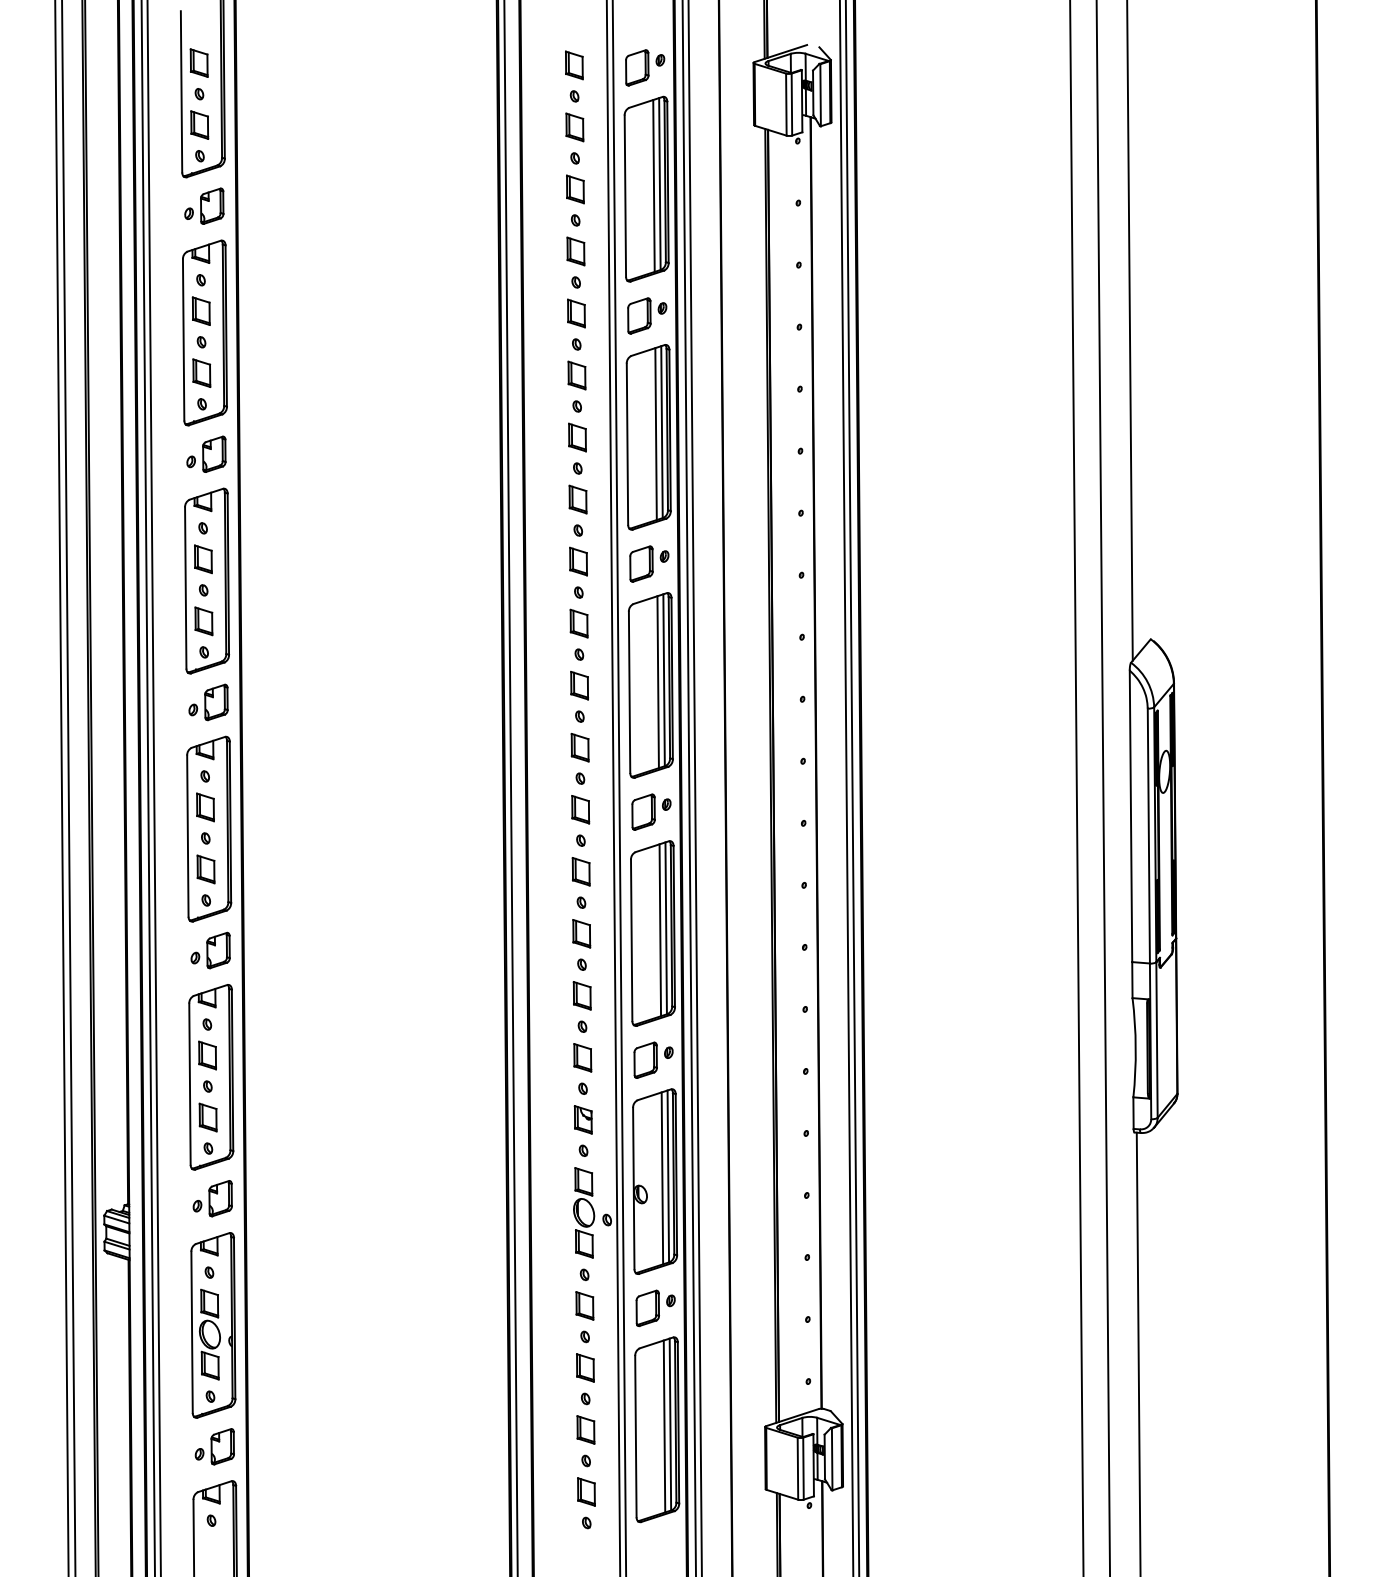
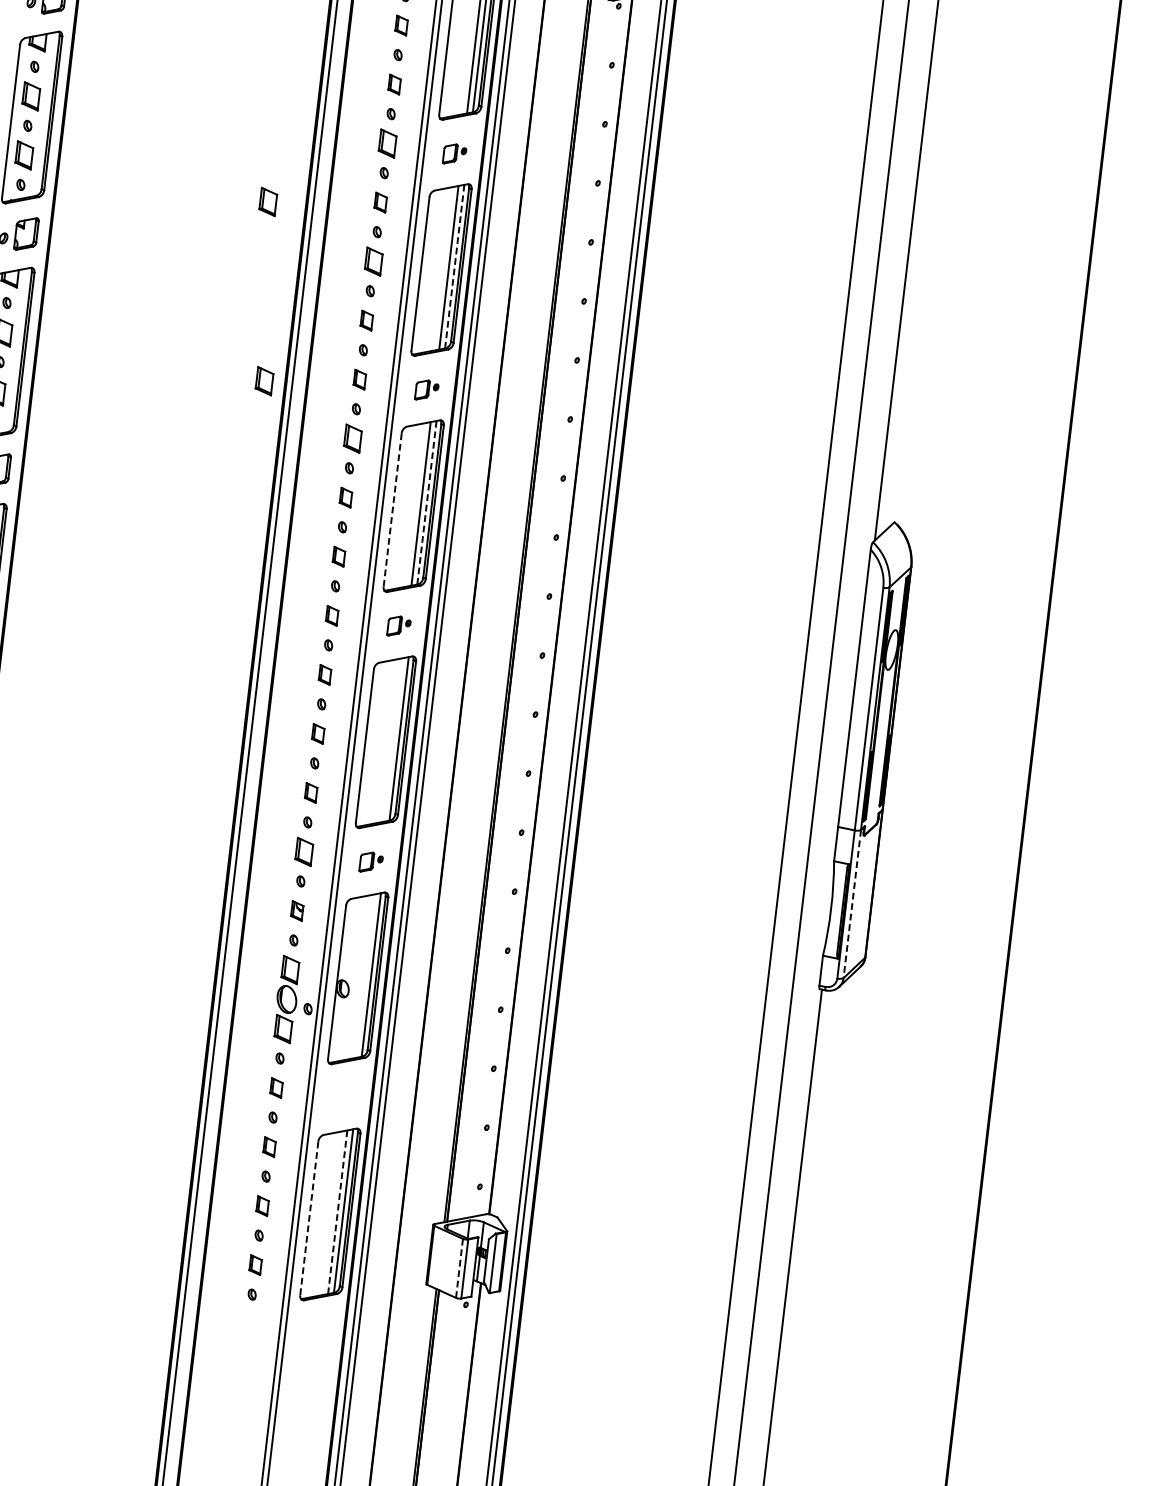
part: (575, 189) -> (401, 25), size x0.7
part: (575, 251) -> (394, 84), size x0.7
part: (647, 315) -> (454, 154), size x0.6
part: (576, 375) -> (380, 202), size x0.7
part: (460, 389) -> (268, 201), added
line: (661, 432) -> (454, 266), solid -> dashed
part: (577, 499) -> (366, 320), size x0.7
part: (578, 561) -> (359, 379), size x0.7
part: (649, 563) -> (427, 390), size x0.6
part: (479, 575) -> (264, 381), added
line: (664, 680) -> (427, 503), solid -> dashed
part: (579, 685) -> (345, 497), size x0.7
line: (629, 692) -> (392, 510), solid -> dashed
part: (579, 747) -> (338, 556), size x0.7
part: (580, 809) -> (331, 615), size x0.7
part: (651, 811) -> (399, 626), size x0.6
part: (580, 871) -> (324, 674), size x0.7
line: (660, 930) -> (393, 740), removed
part: (581, 933) -> (318, 733), size x0.7
part: (581, 995) -> (310, 792), size x0.7
line: (1157, 1040) -> (852, 904), solid -> dashed
part: (653, 1059) -> (371, 862), size x0.6
part: (582, 1119) -> (296, 910), size x0.7
line: (662, 1178) -> (365, 976), removed
part: (584, 1305) -> (276, 1087), size x0.7
part: (655, 1308) -> (343, 1099), removed
part: (585, 1367) -> (269, 1146), size x0.7
line: (664, 1426) -> (337, 1212), solid -> dashed
part: (585, 1429) -> (262, 1205), size x0.7
line: (635, 1436) -> (308, 1218), solid -> dashed
line: (797, 1469) -> (458, 1269), solid -> dashed
part: (586, 1491) -> (255, 1264), size x0.7

